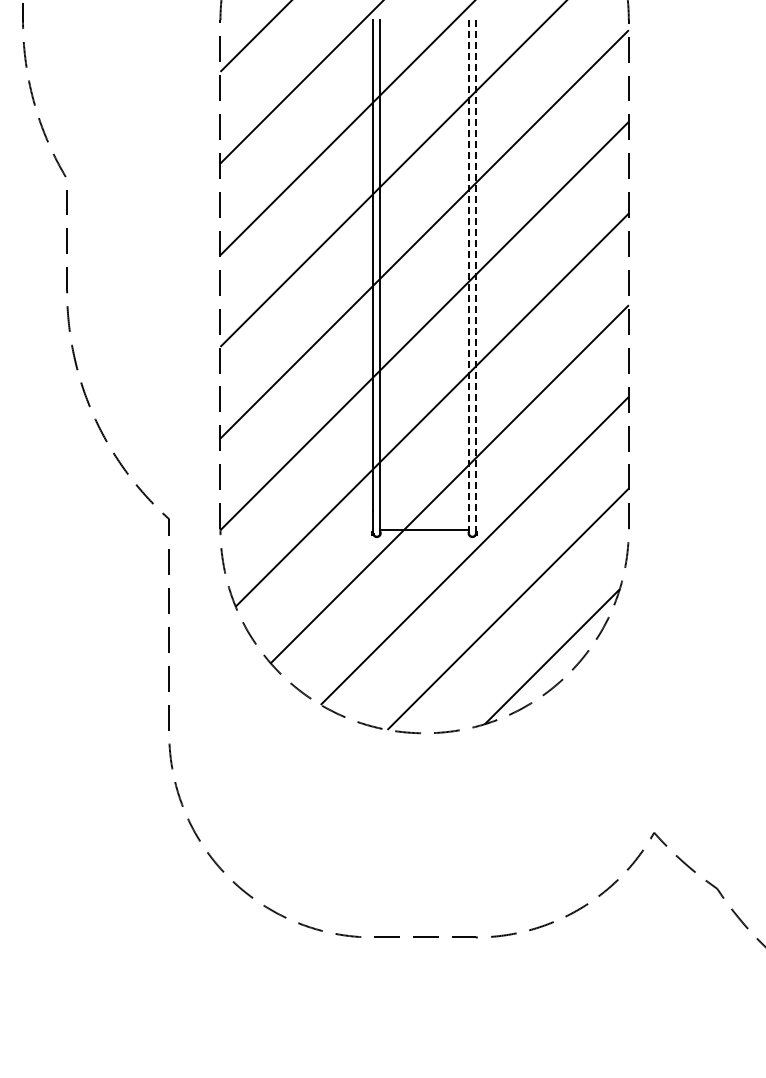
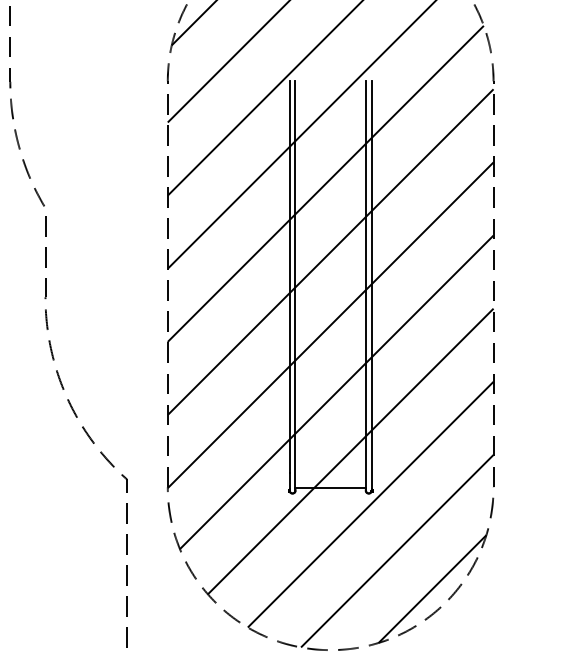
line: (468, 276) -> (365, 285), dashed -> solid
line: (475, 276) -> (371, 285), dashed -> solid

